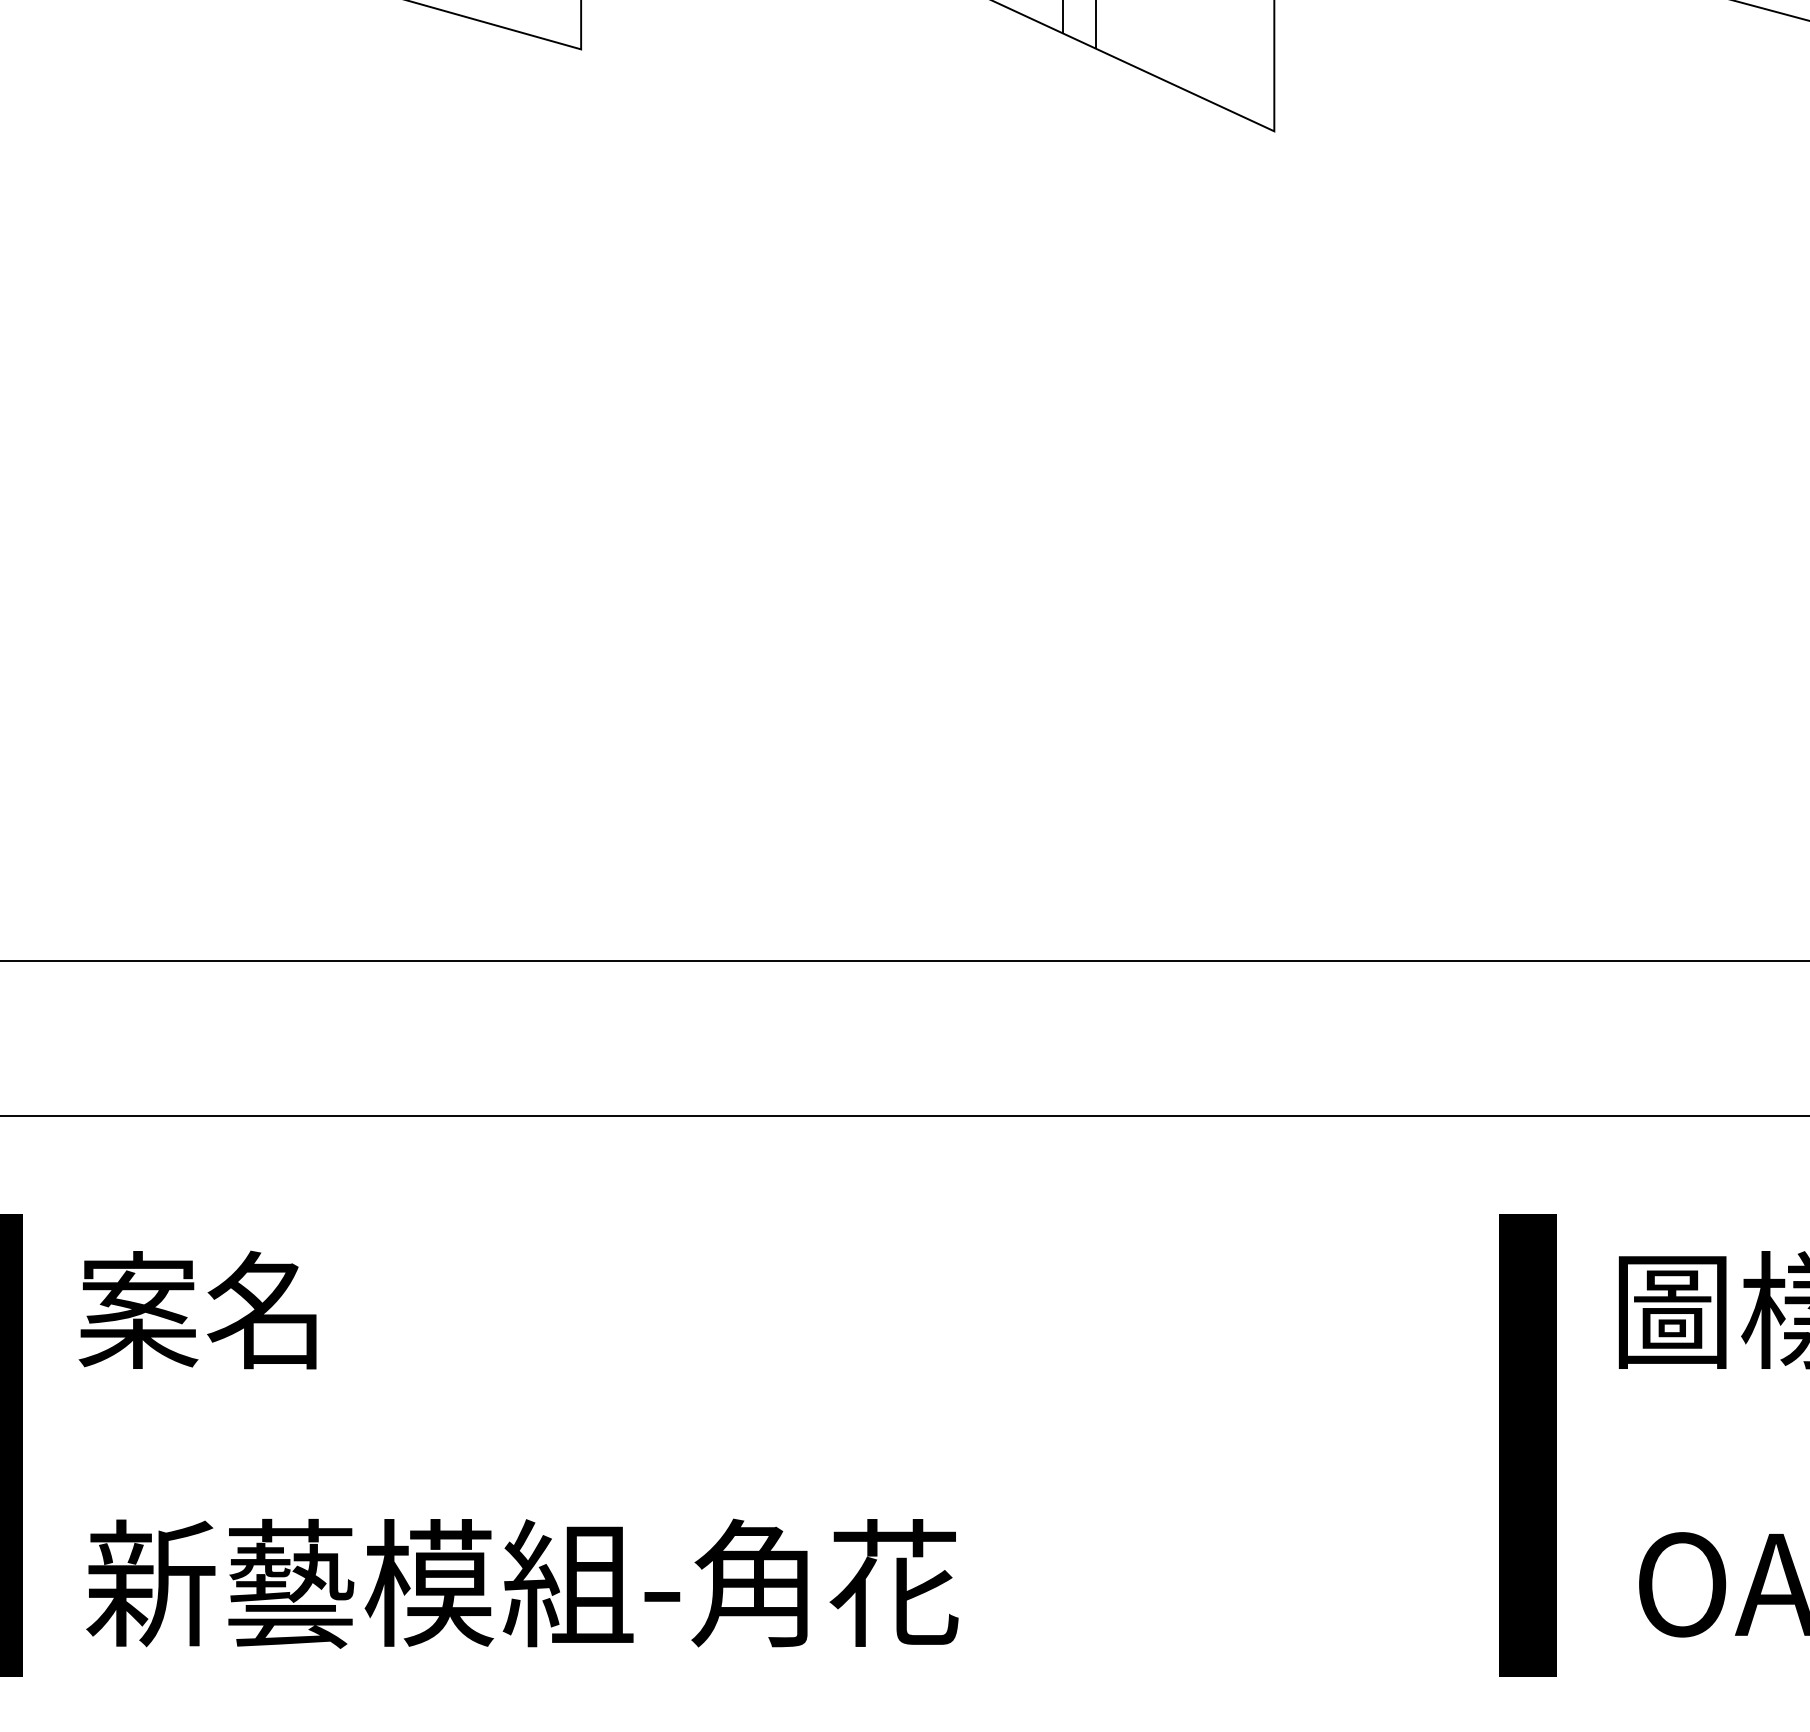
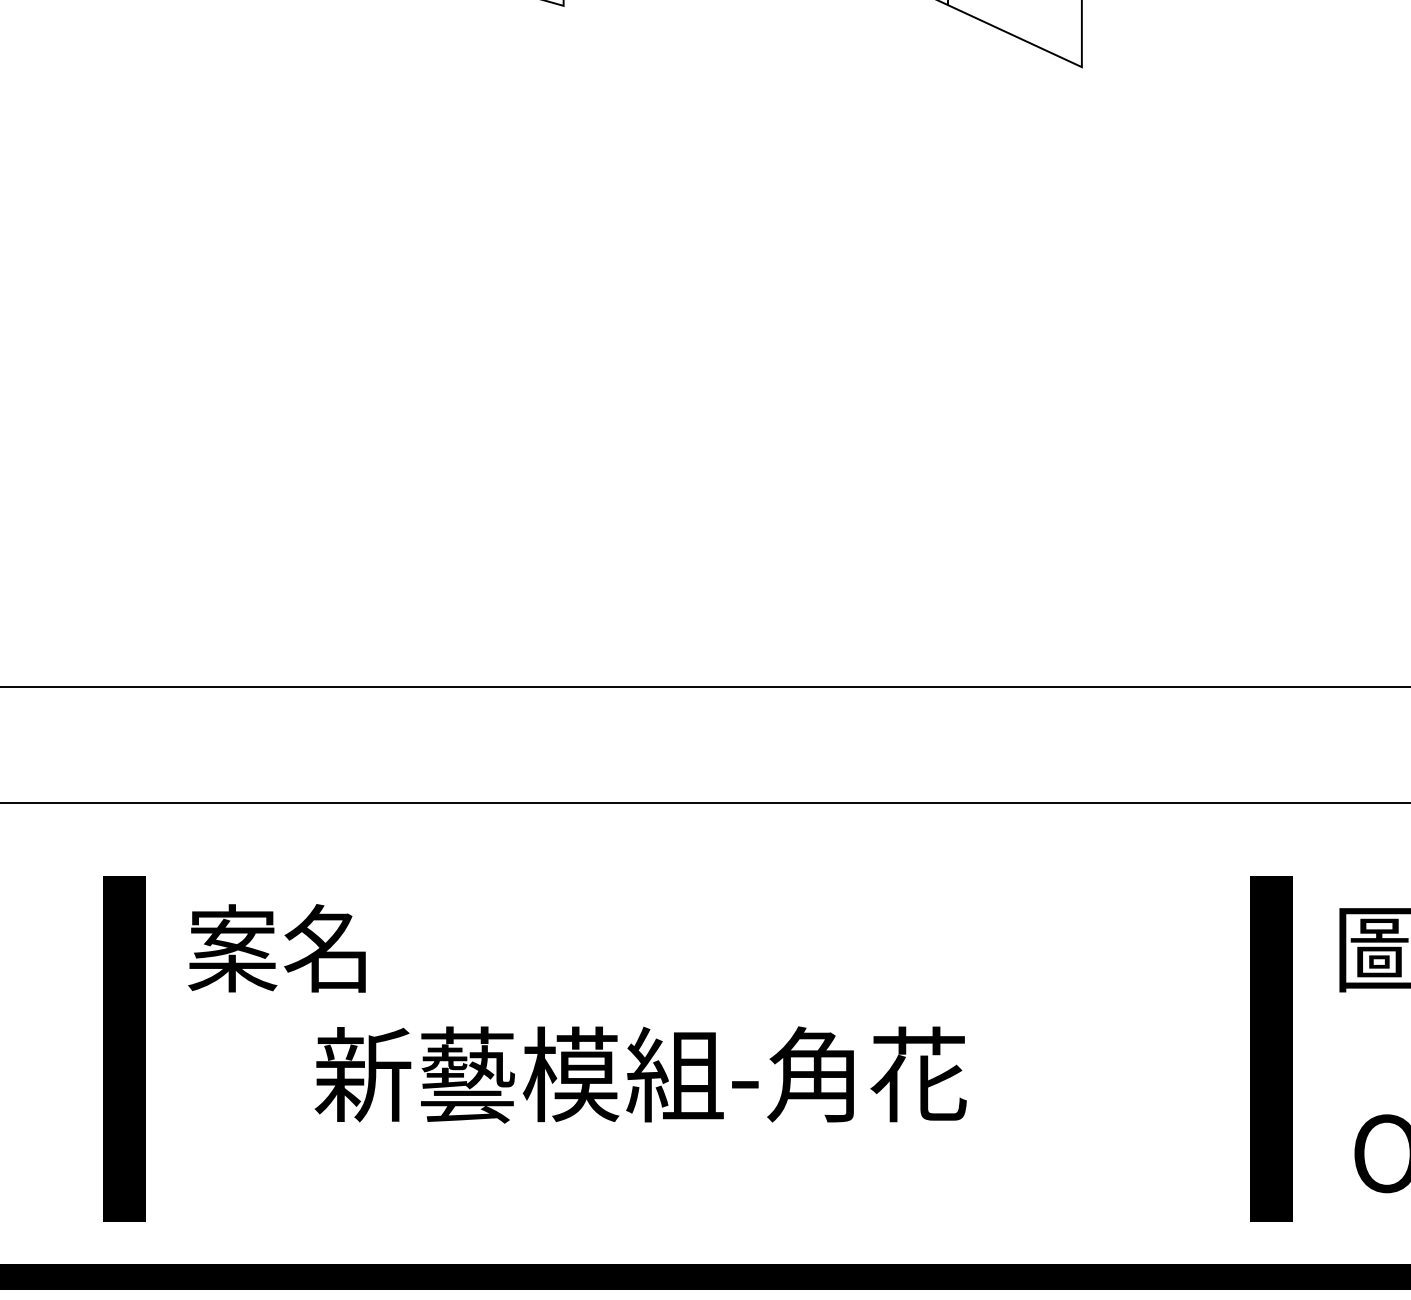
text: (522, 1583) -> (640, 1074), moved

